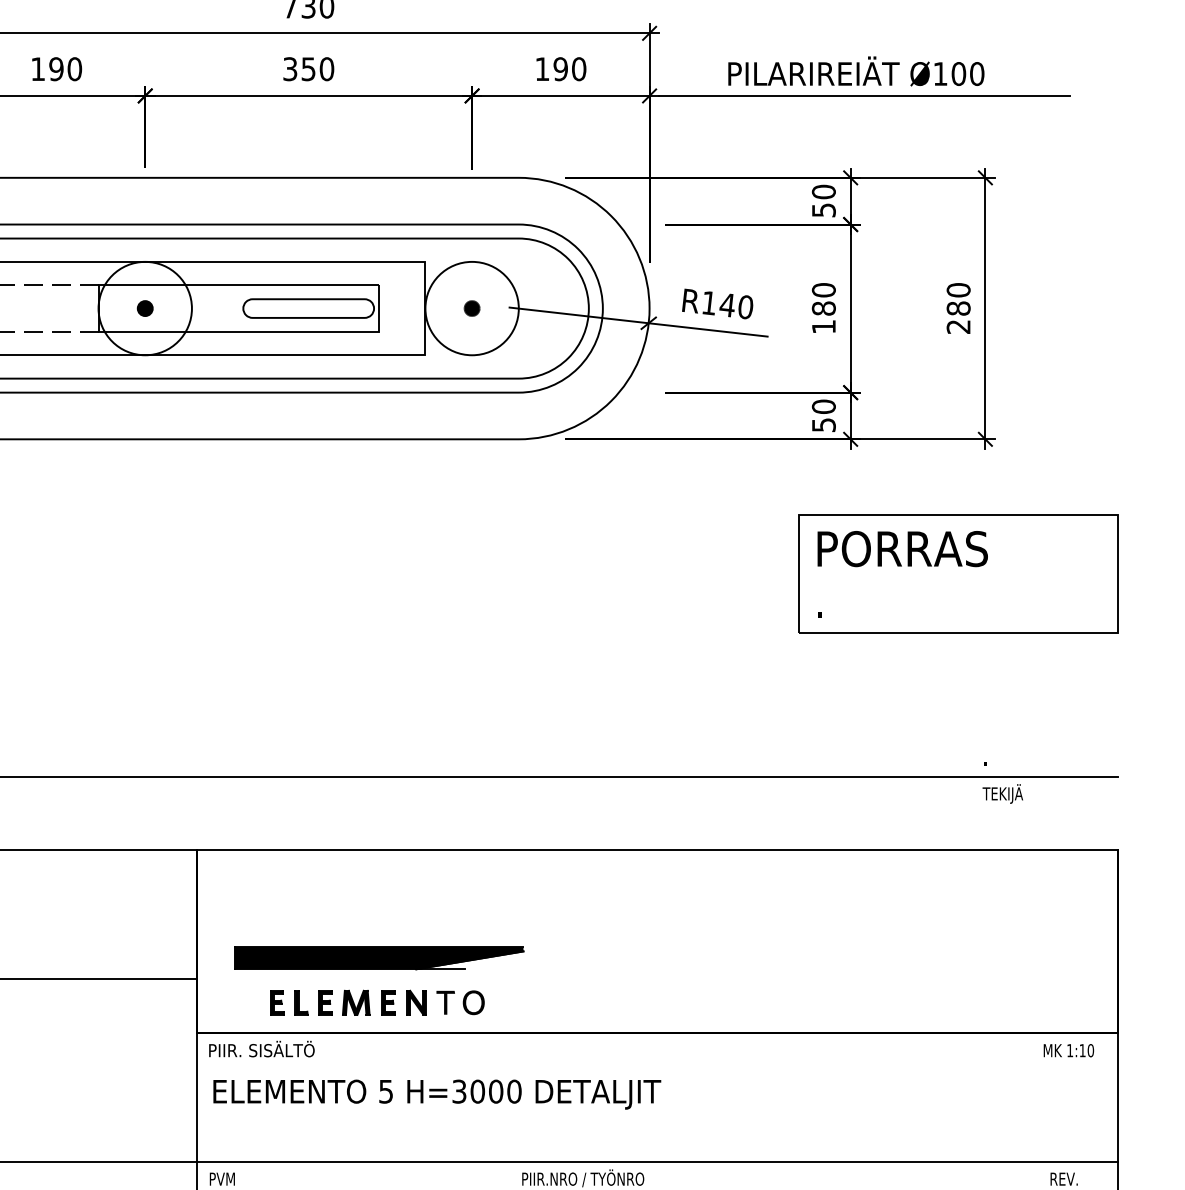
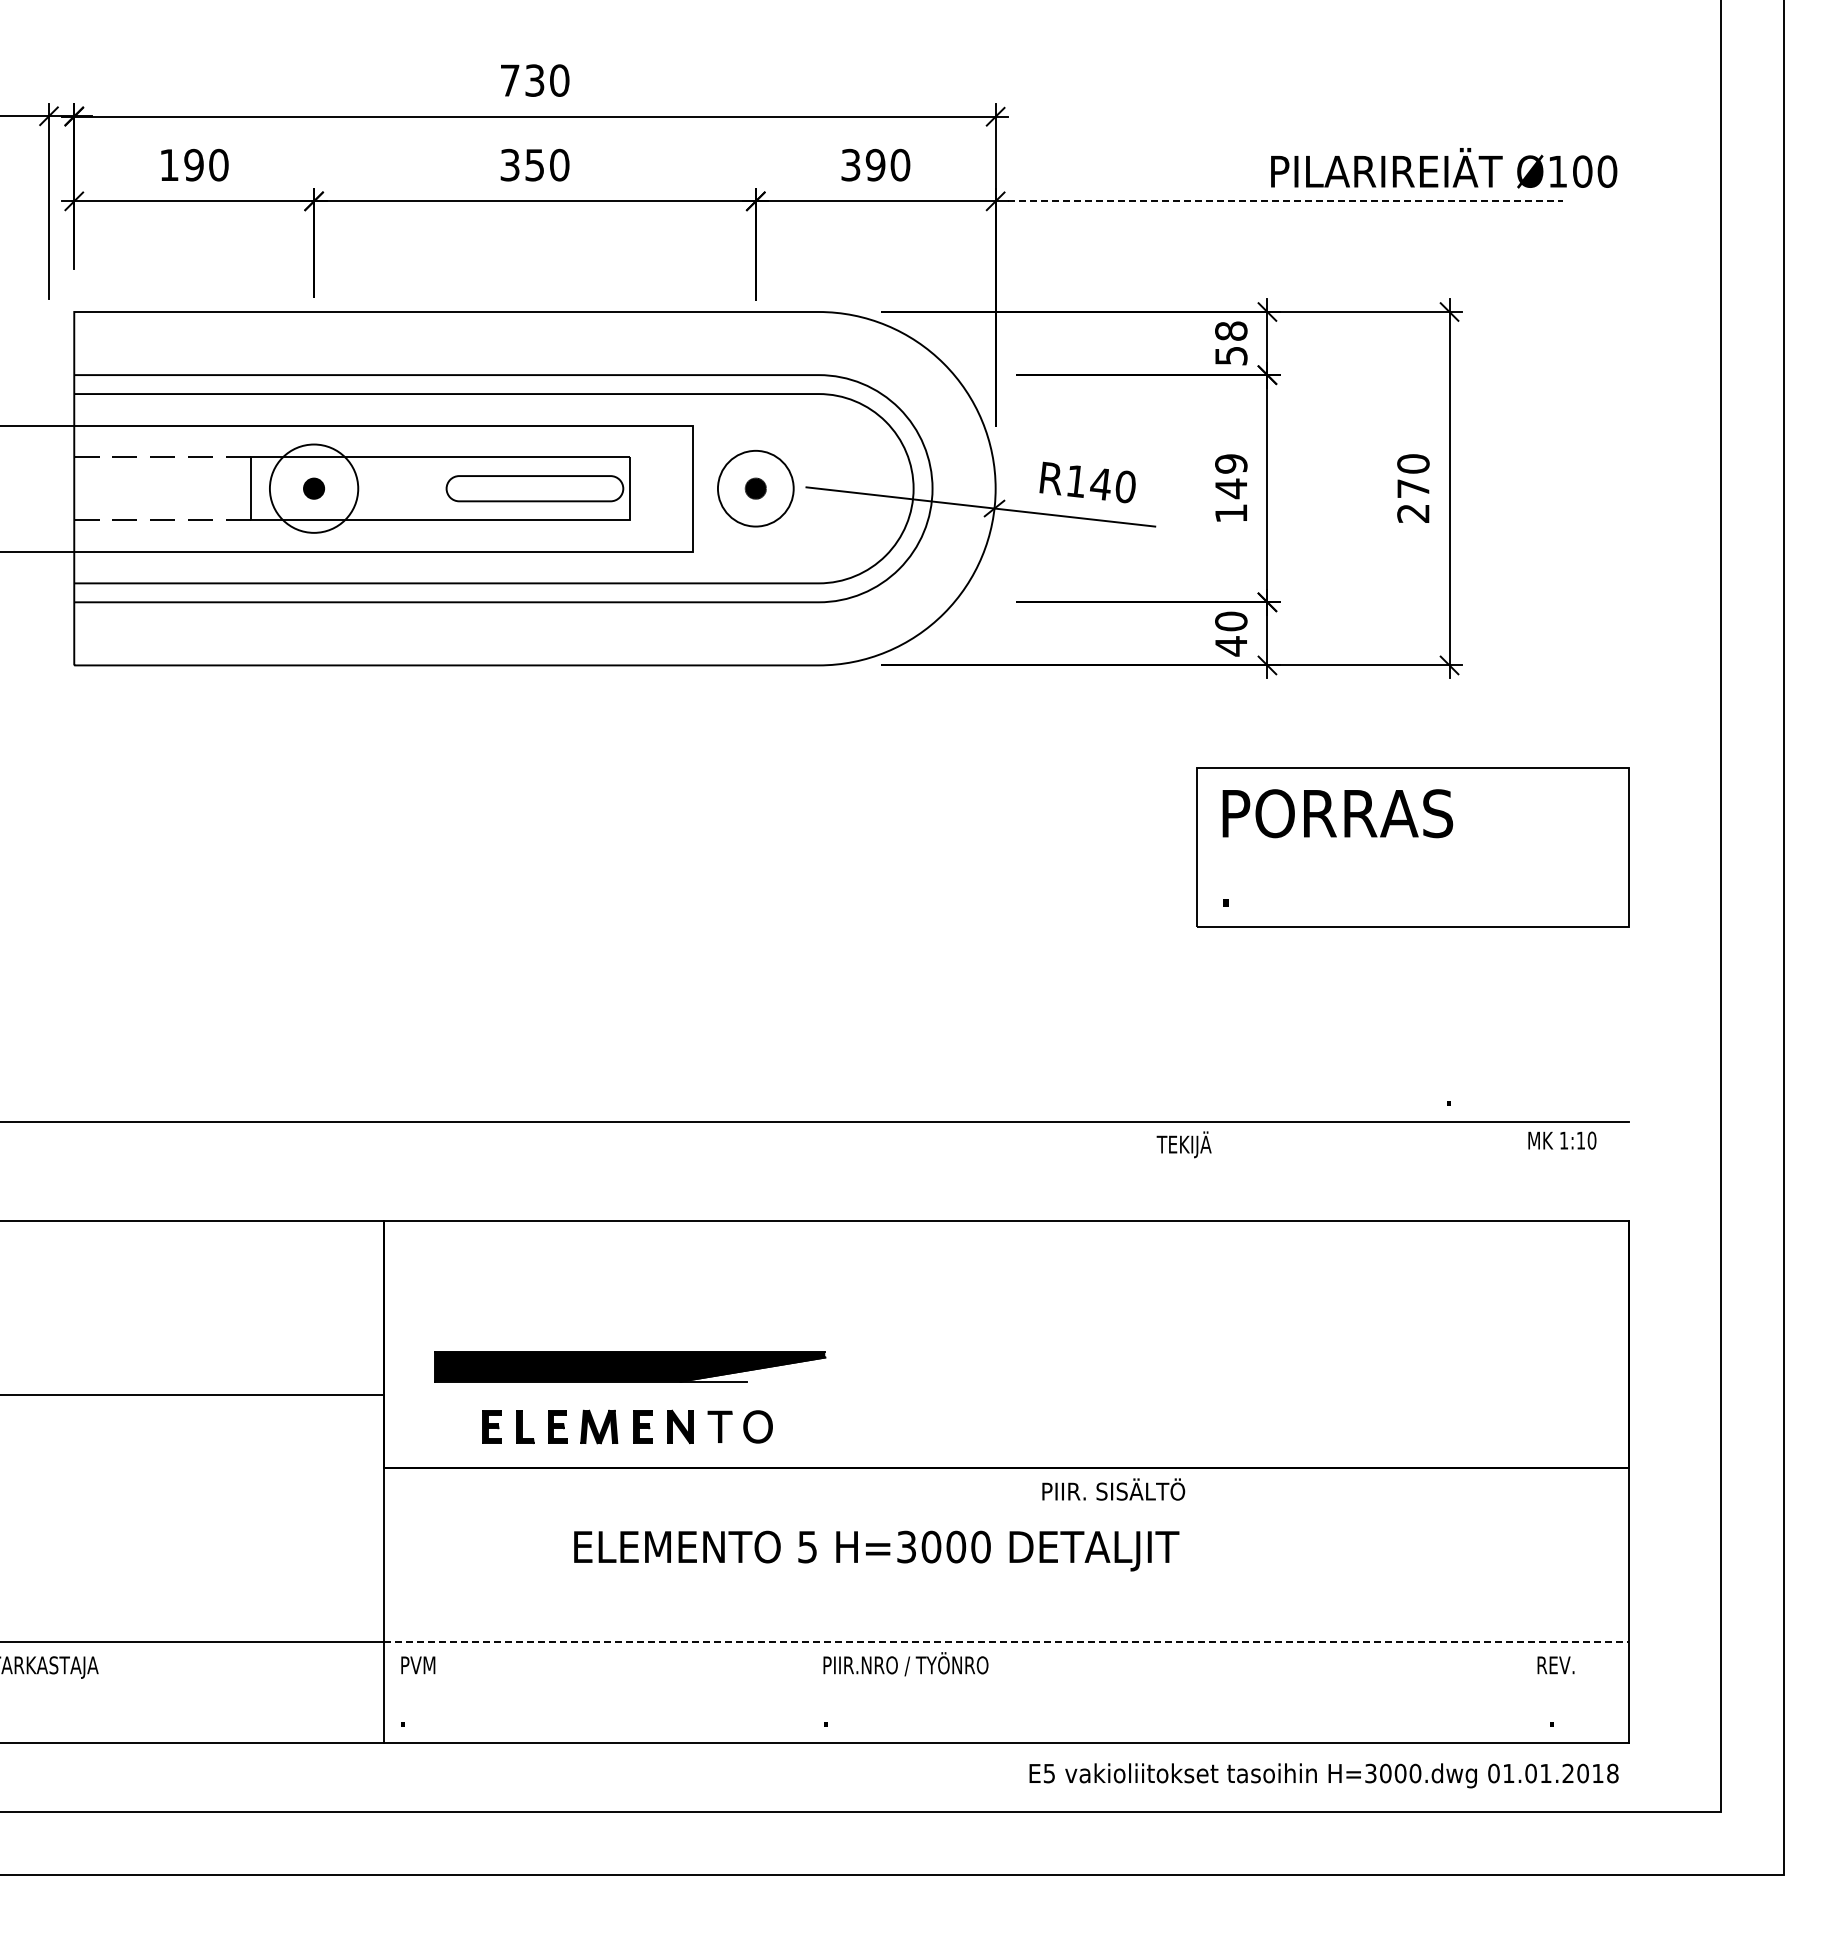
text: (542, 68) -> (850, 164), 190 -> 390
text: (856, 71) -> (1444, 168), moved
line: (864, 96) -> (1285, 201), solid -> dashed
text: (824, 191) -> (1231, 330), 50 -> 58
text: (824, 299) -> (1231, 476), 180 -> 149
circle: (144, 308) -> (313, 488), size x0.7
circle: (471, 308) -> (755, 488), size x0.6
text: (958, 308) -> (1413, 488), 280 -> 270
text: (824, 425) -> (1231, 646), 50 -> 40
text: (1002, 793) -> (1183, 1144), moved
text: (261, 1049) -> (1113, 1489), moved
text: (1068, 1050) -> (1562, 1140), moved
text: (437, 1094) -> (876, 1550), moved
line: (658, 1162) -> (1007, 1642), solid -> dashed

